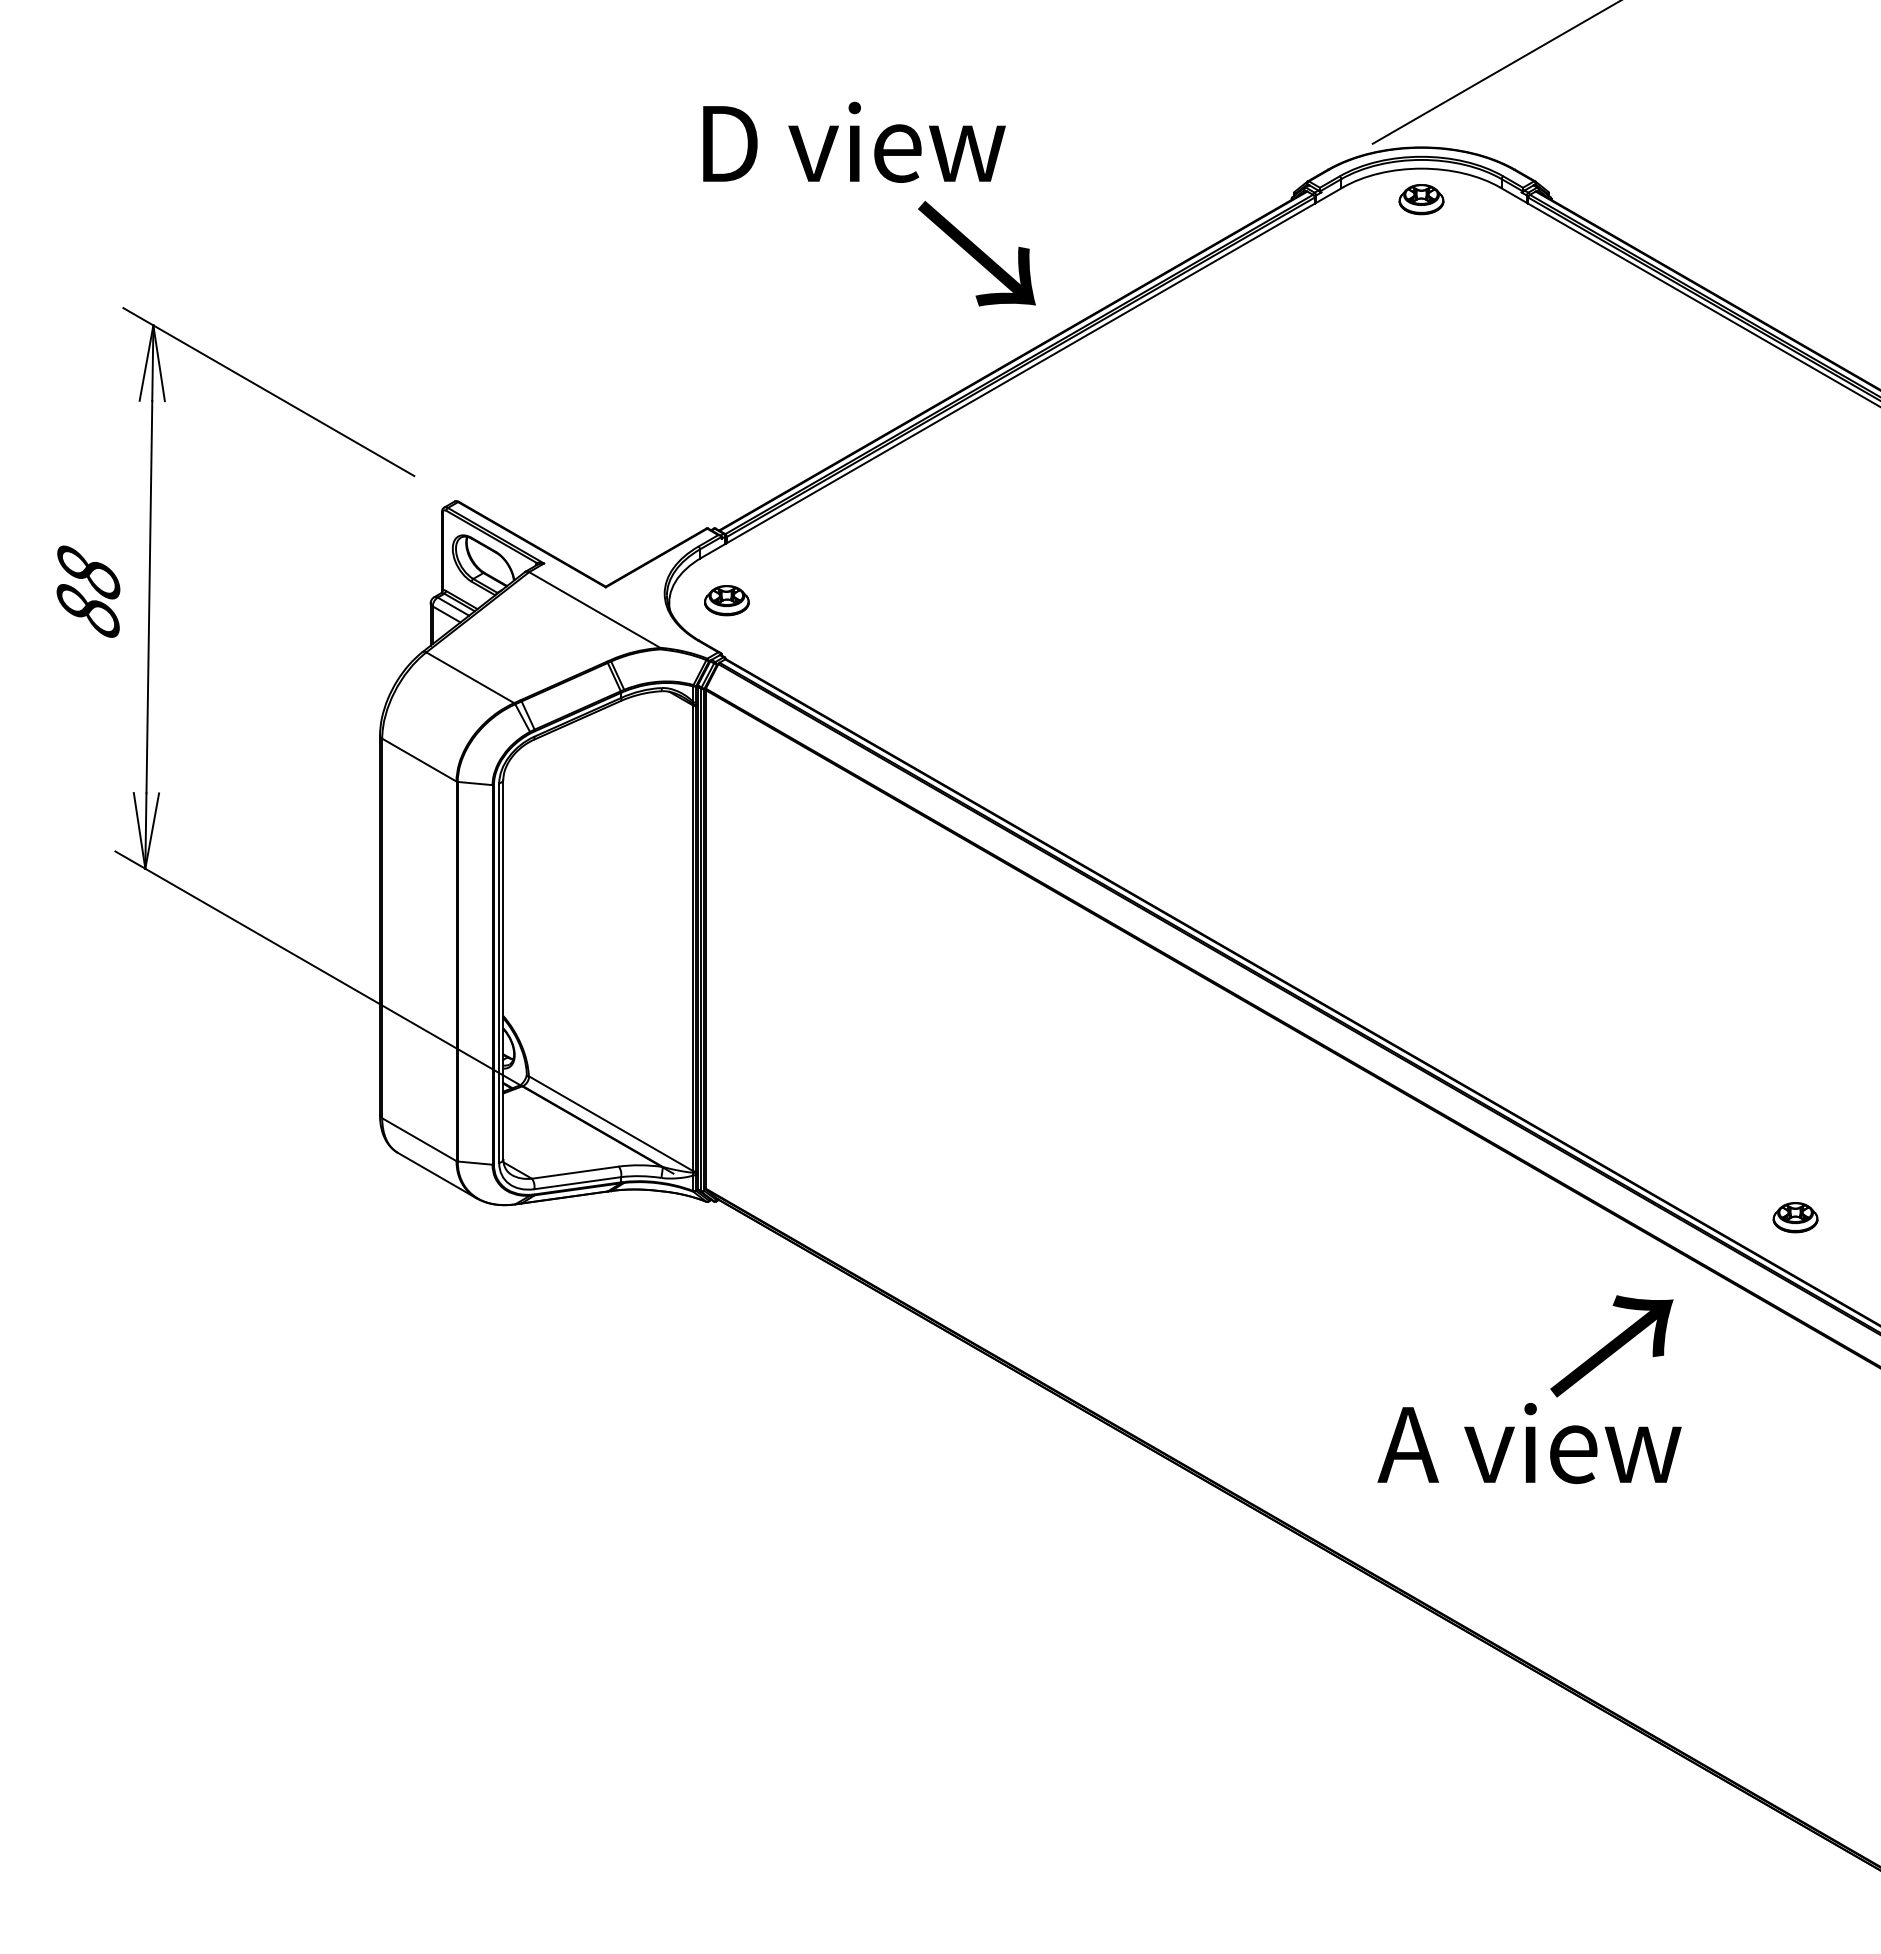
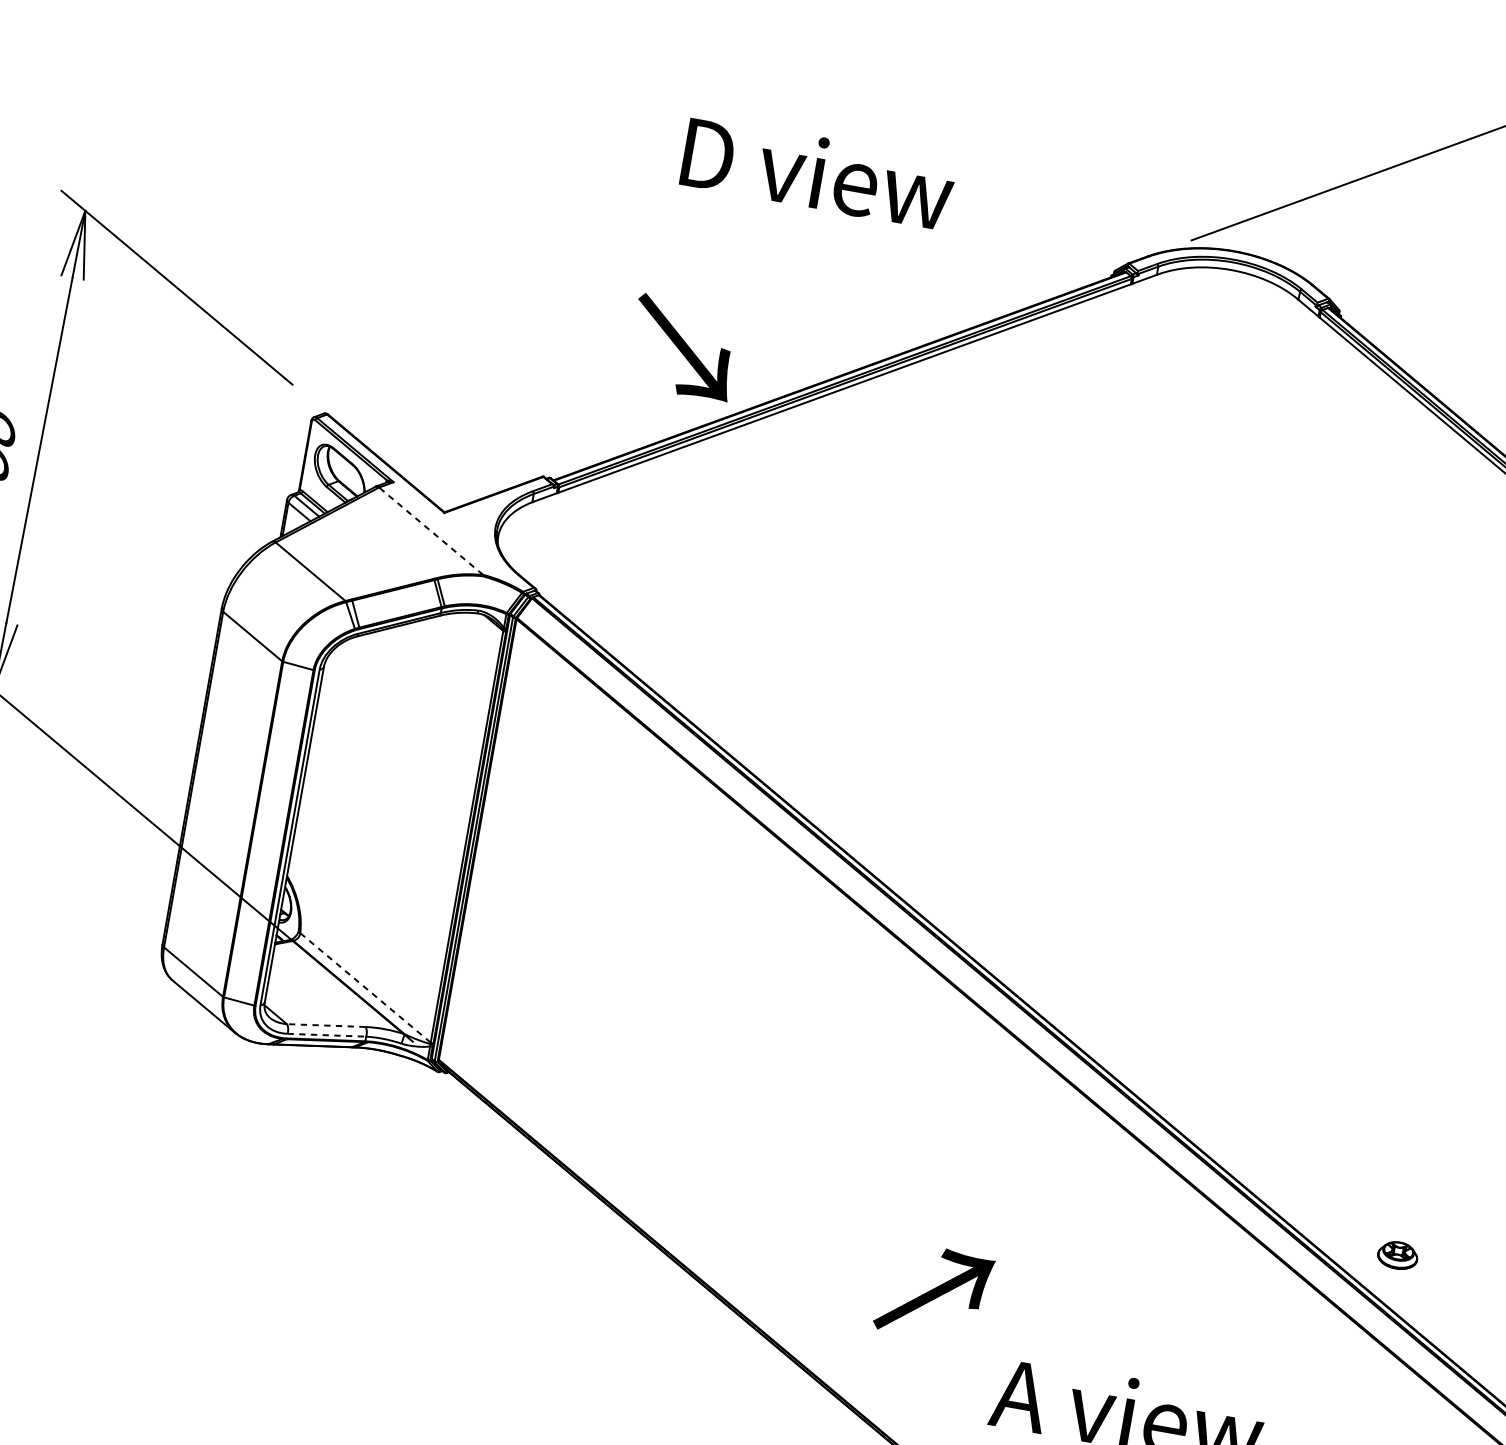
text: (854, 141) -> (818, 172), moved
part: (1421, 199) -> (1225, 297), removed
text: (976, 253) -> (683, 347), moved
part: (726, 600) -> (549, 543), removed
line: (594, 609) -> (431, 530), solid -> dashed
line: (611, 1123) -> (365, 987), solid -> dashed
line: (575, 1172) -> (326, 1025), solid -> dashed
line: (577, 1183) -> (326, 1035), solid -> dashed
text: (1611, 1346) -> (933, 1292), moved

